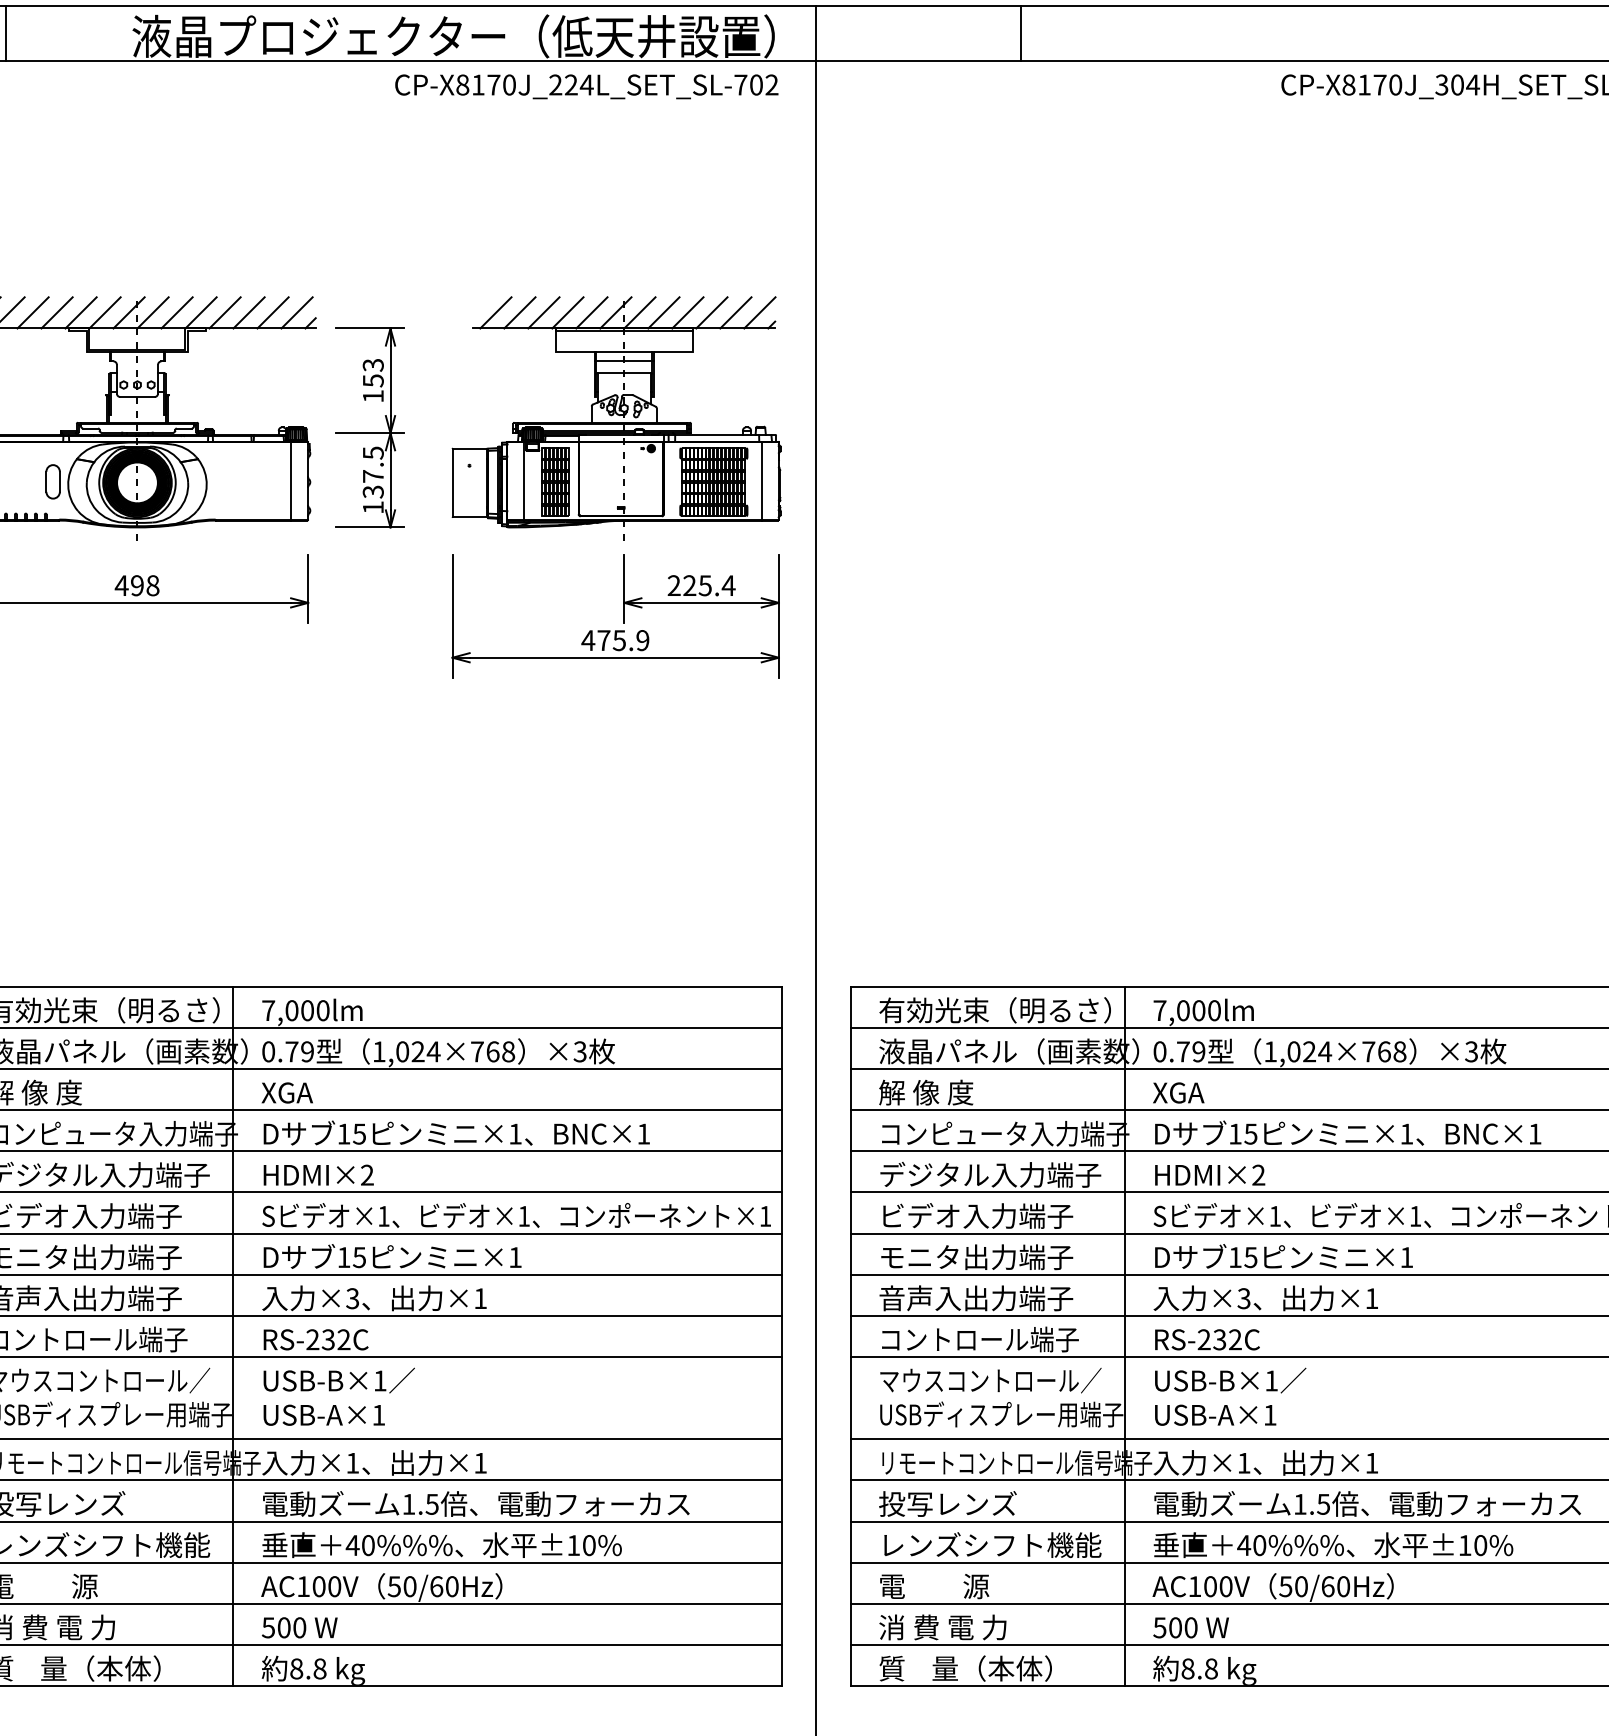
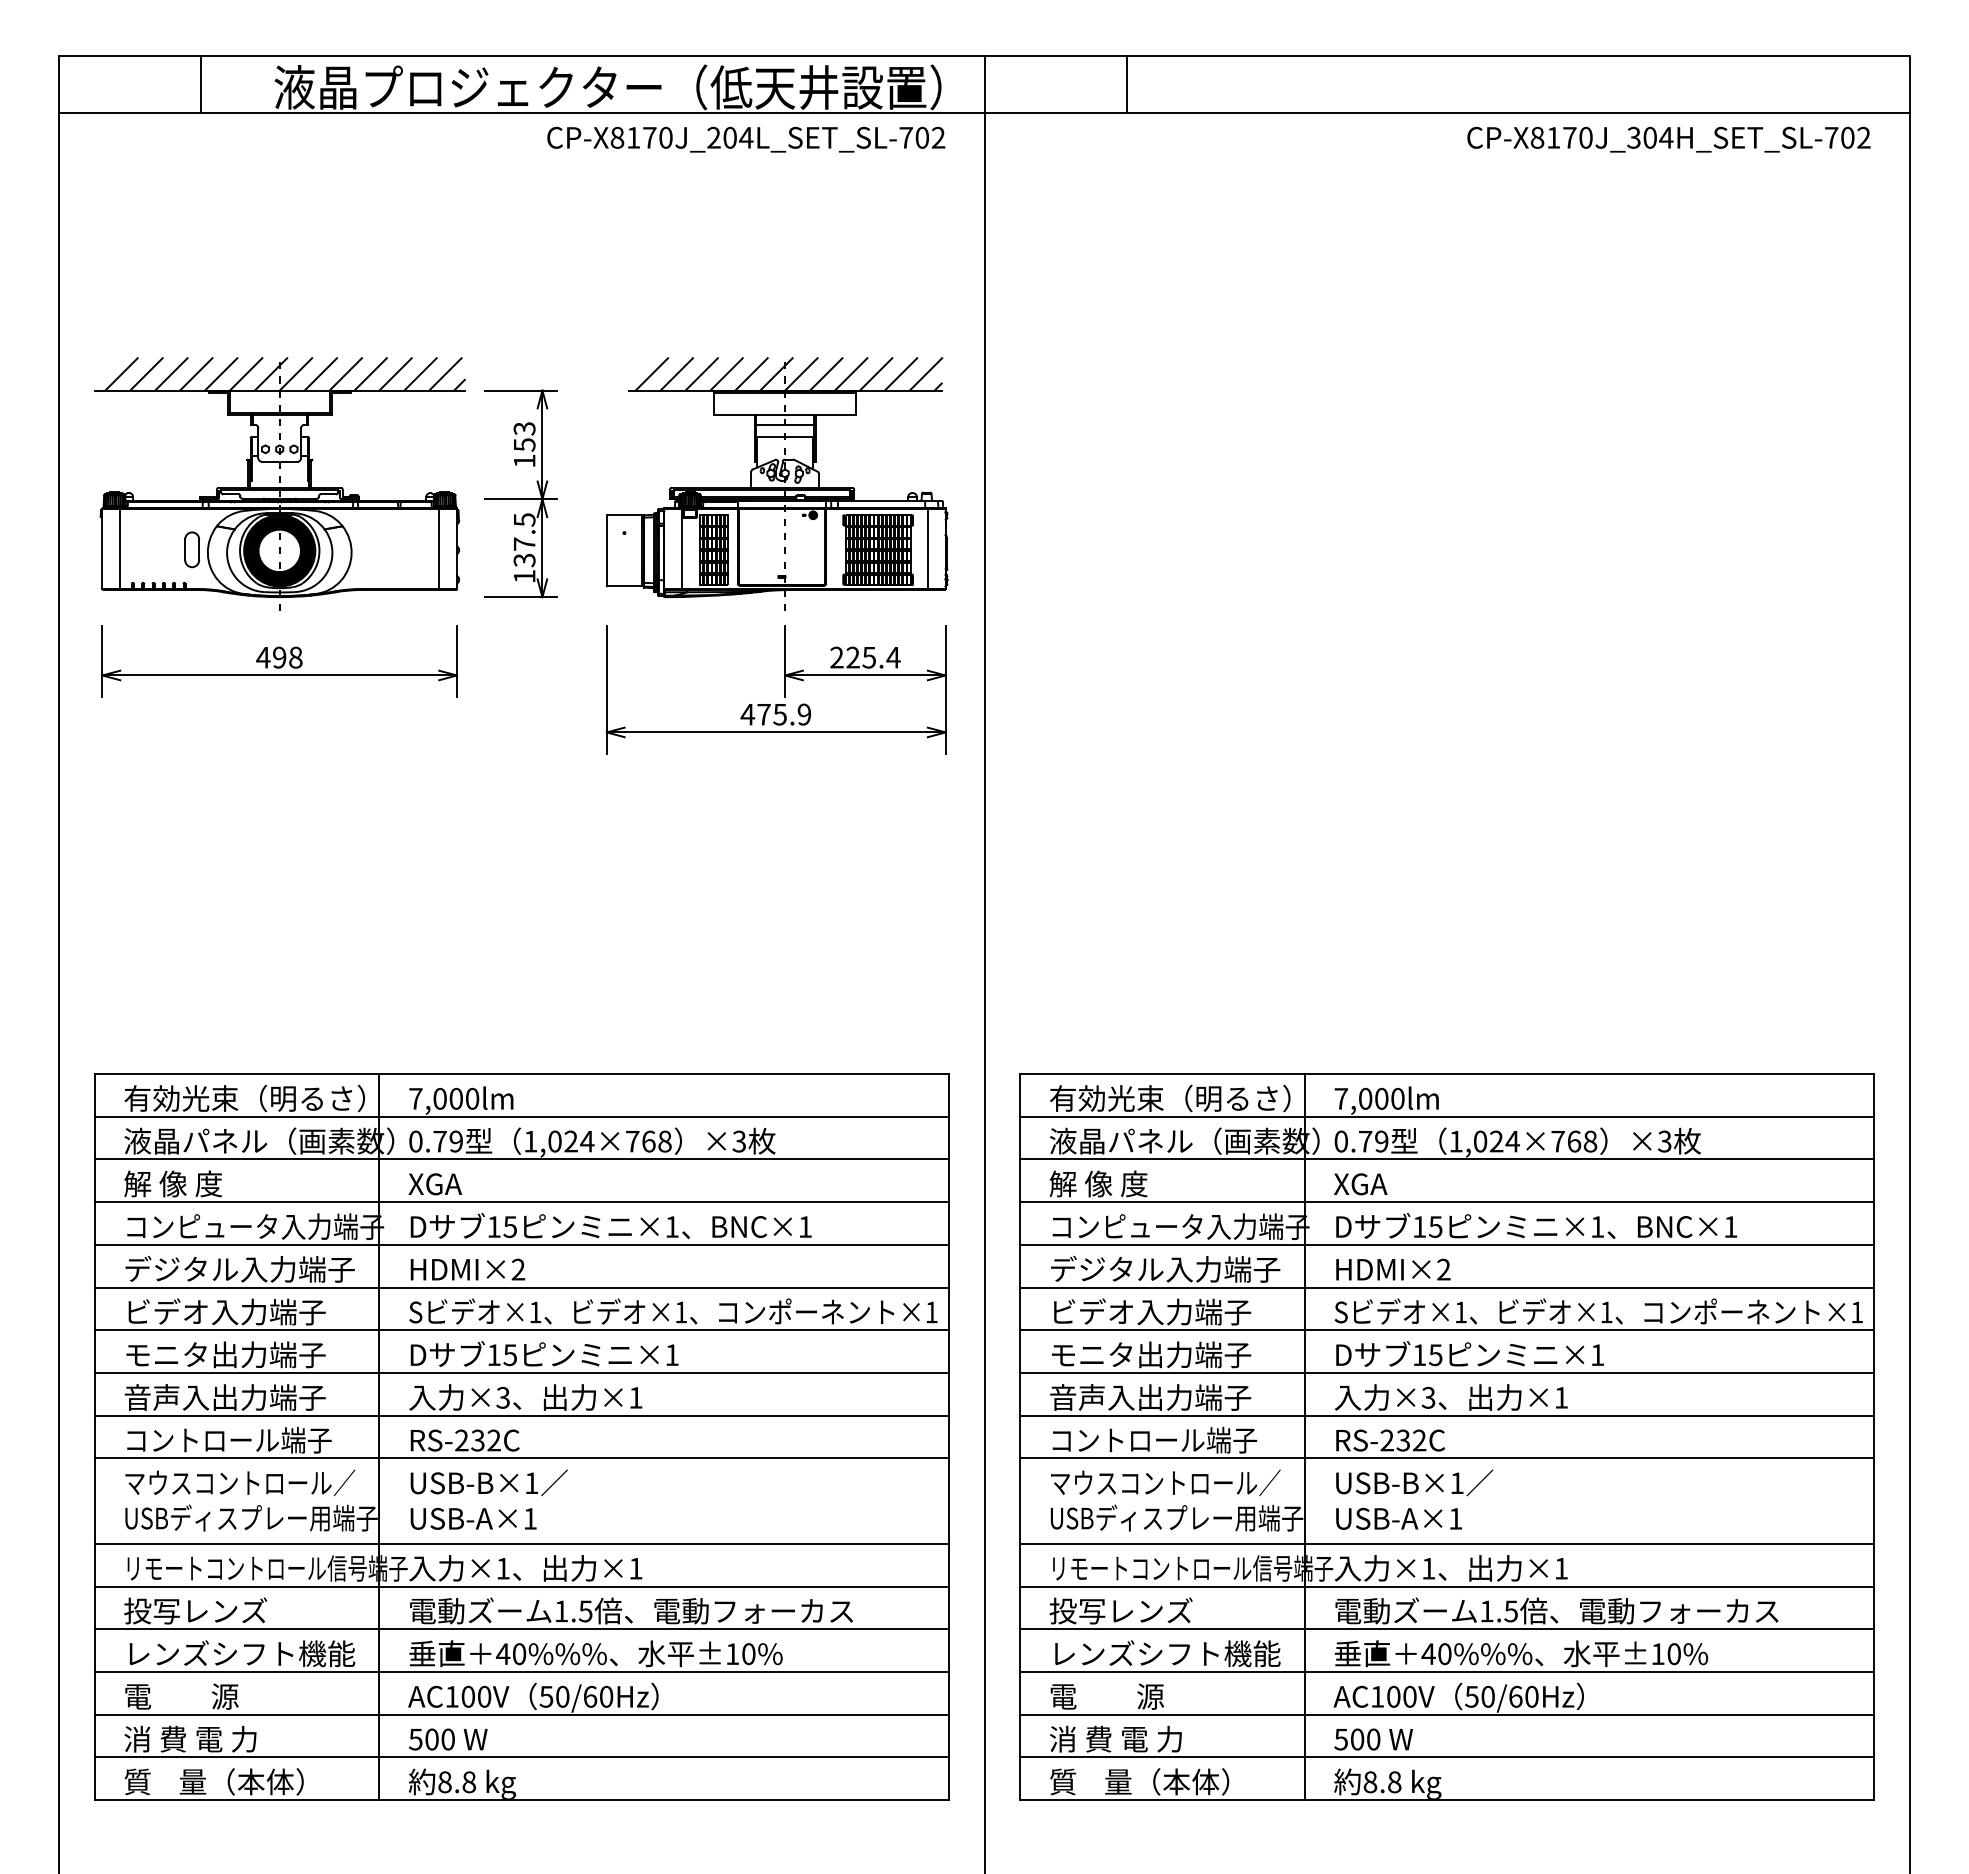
line: (6, 33) -> (201, 84), moved
line: (1020, 33) -> (1126, 84), moved
text: (570, 84) -> (729, 137), CP-X8170J_224L_SET_SL-702 -> CP-X8170J_204L_SET_SL-702

